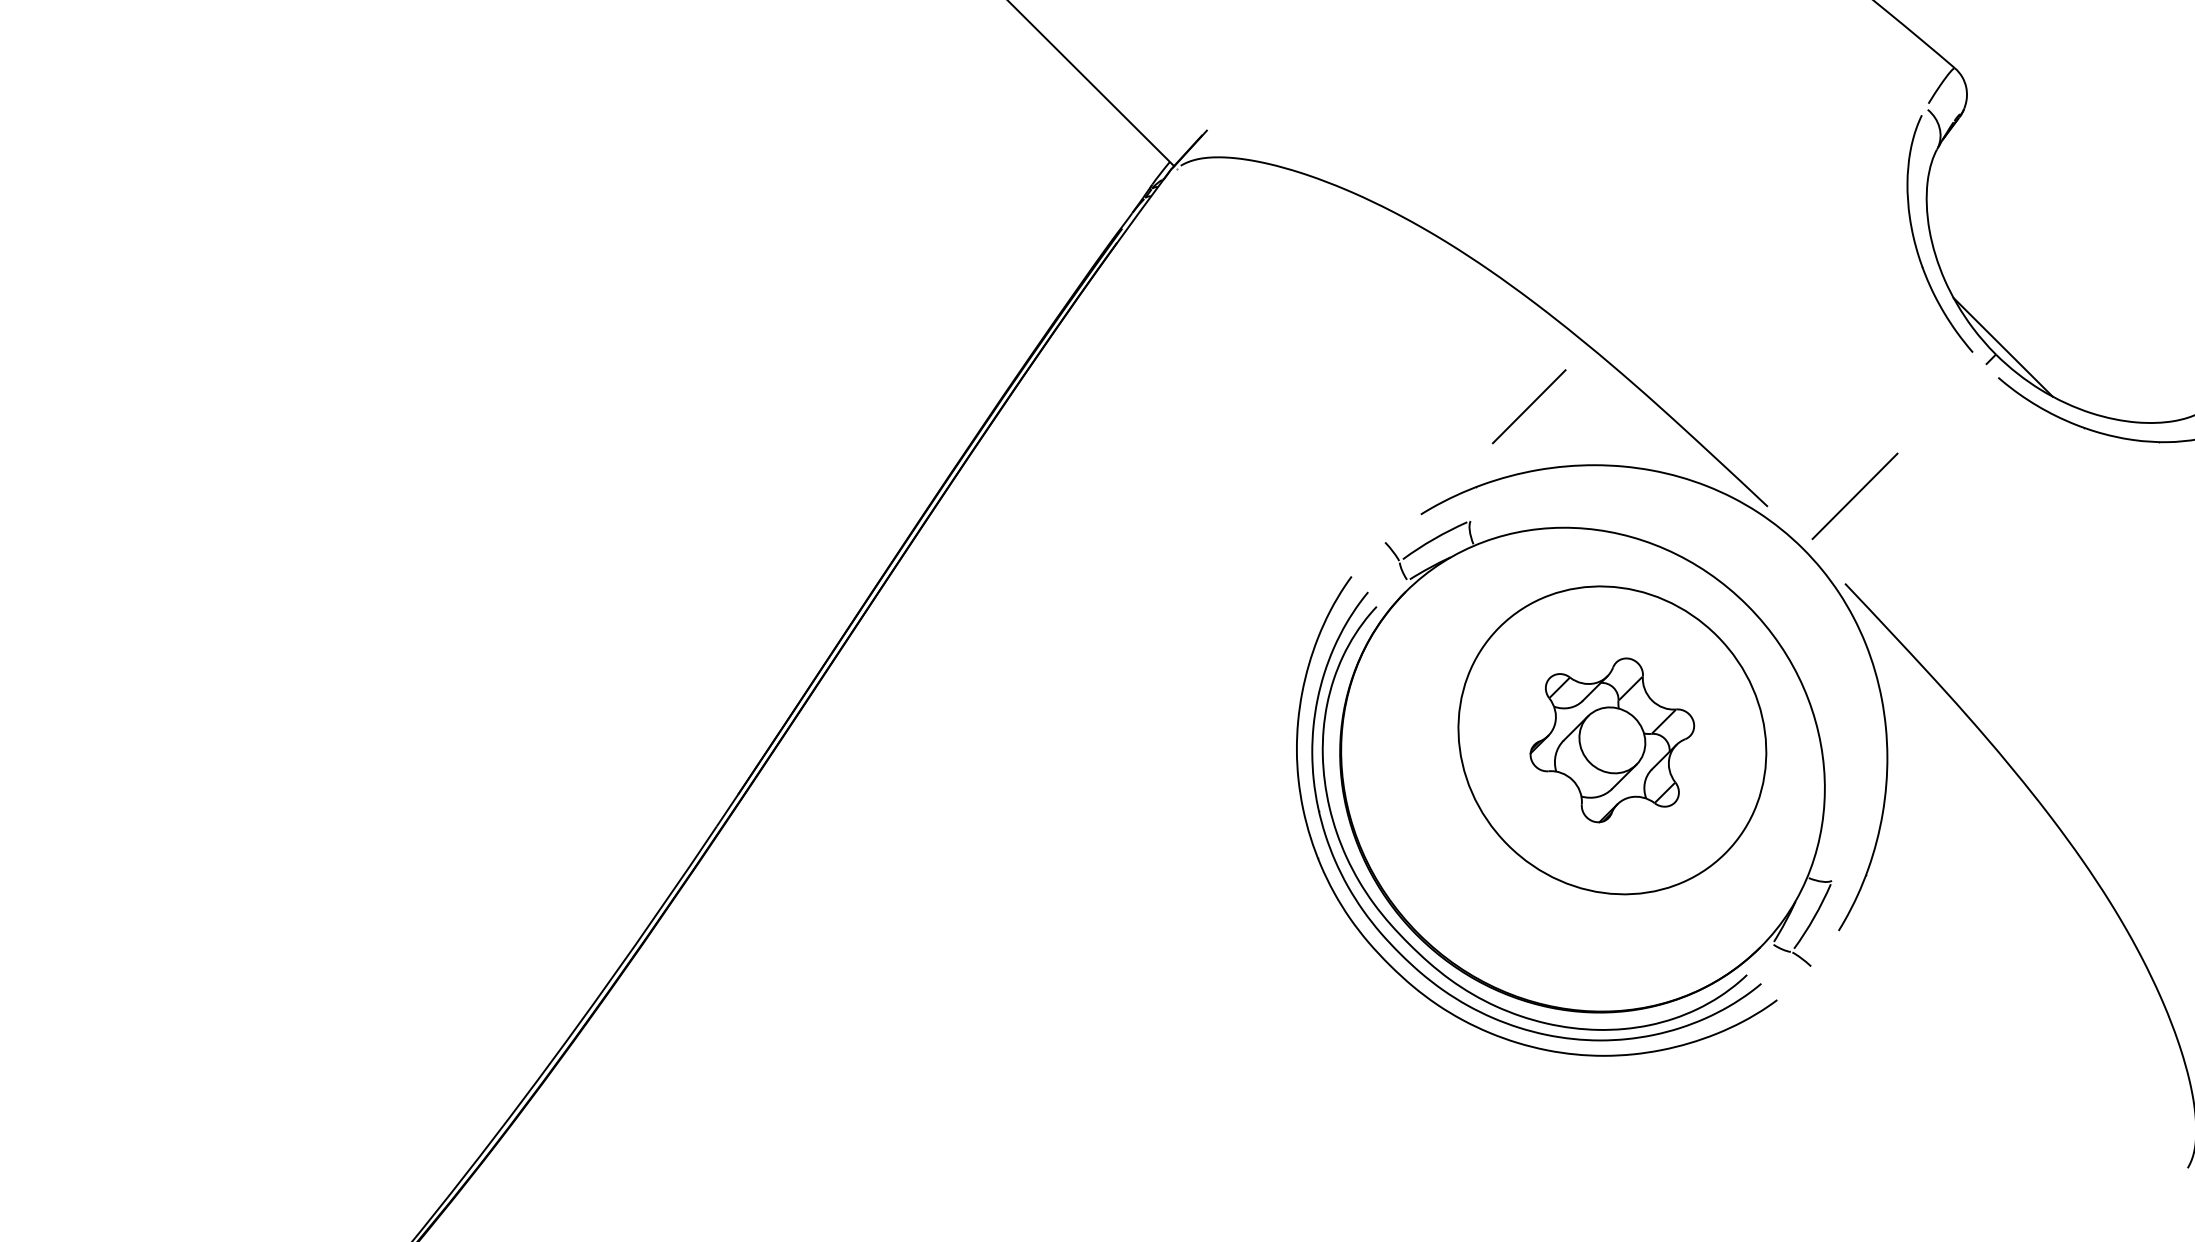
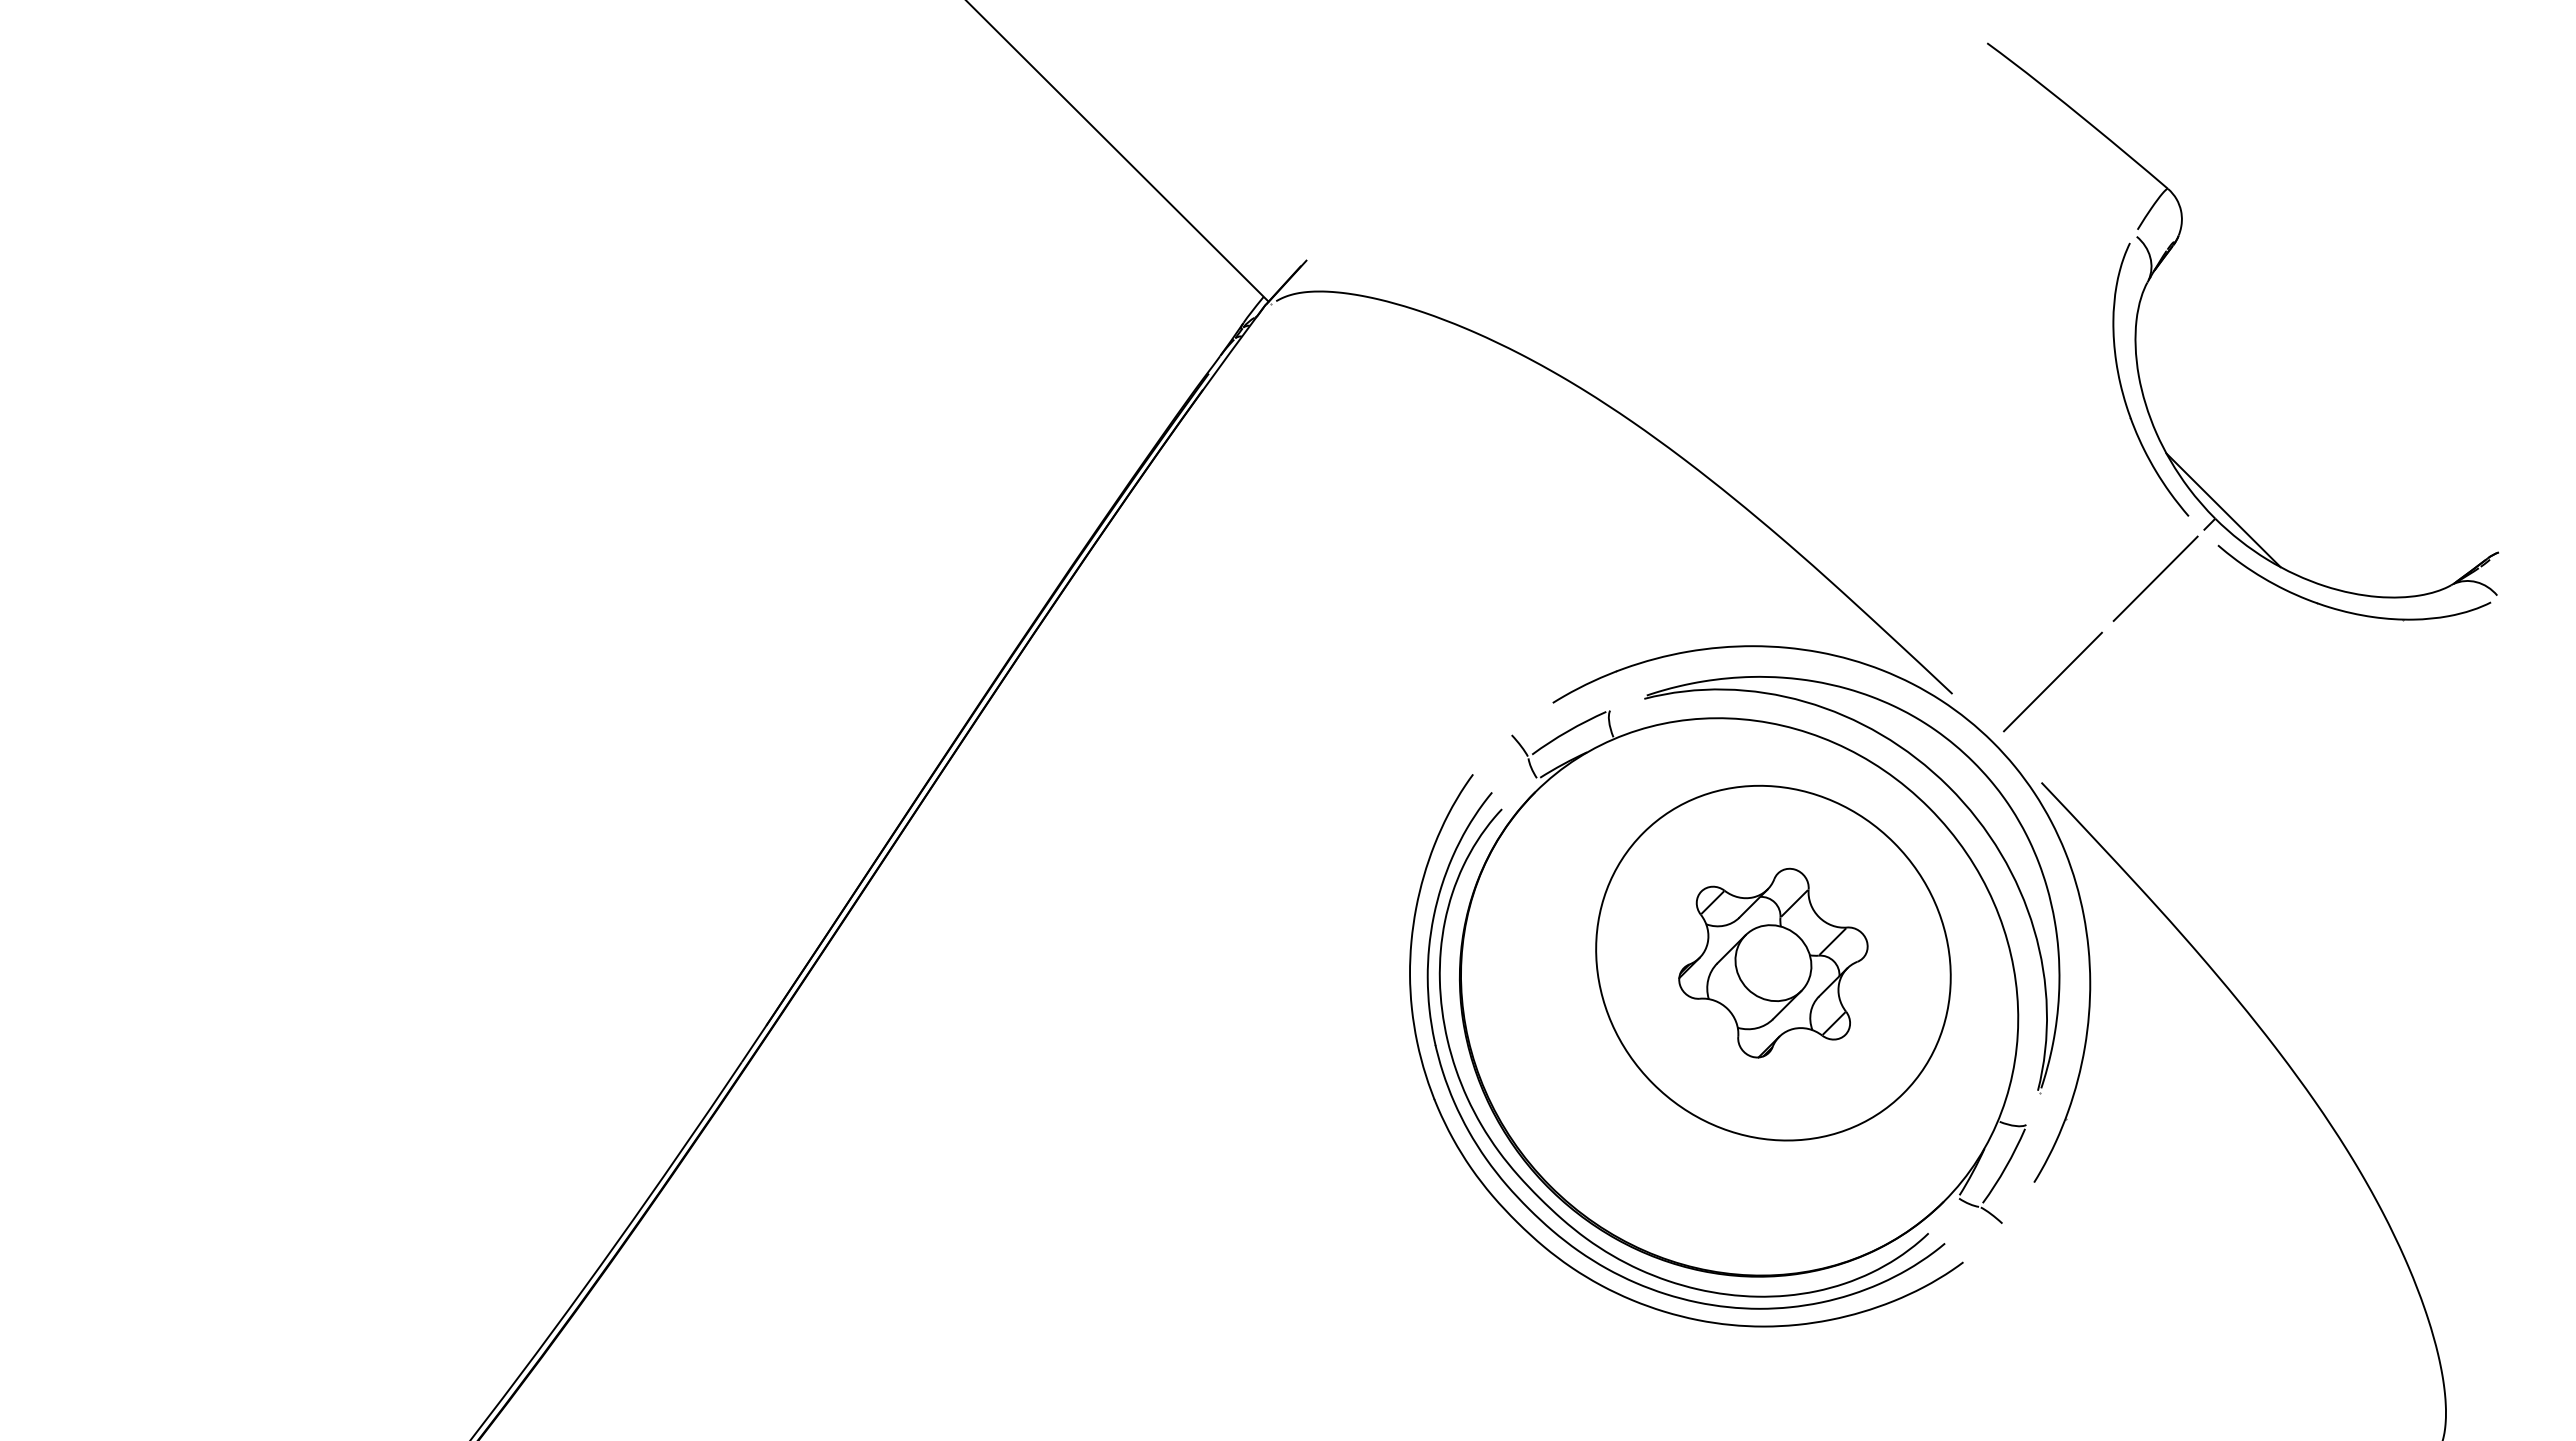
line: (1529, 406) -> (2155, 578), moved
part: (1758, 582) -> (1941, 781), added

